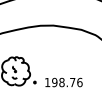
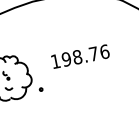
text: (63, 82) -> (79, 56), moved

